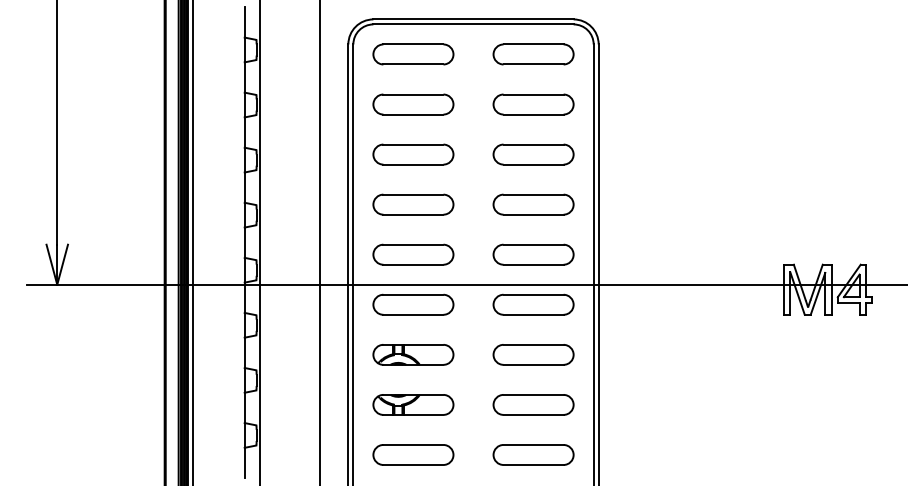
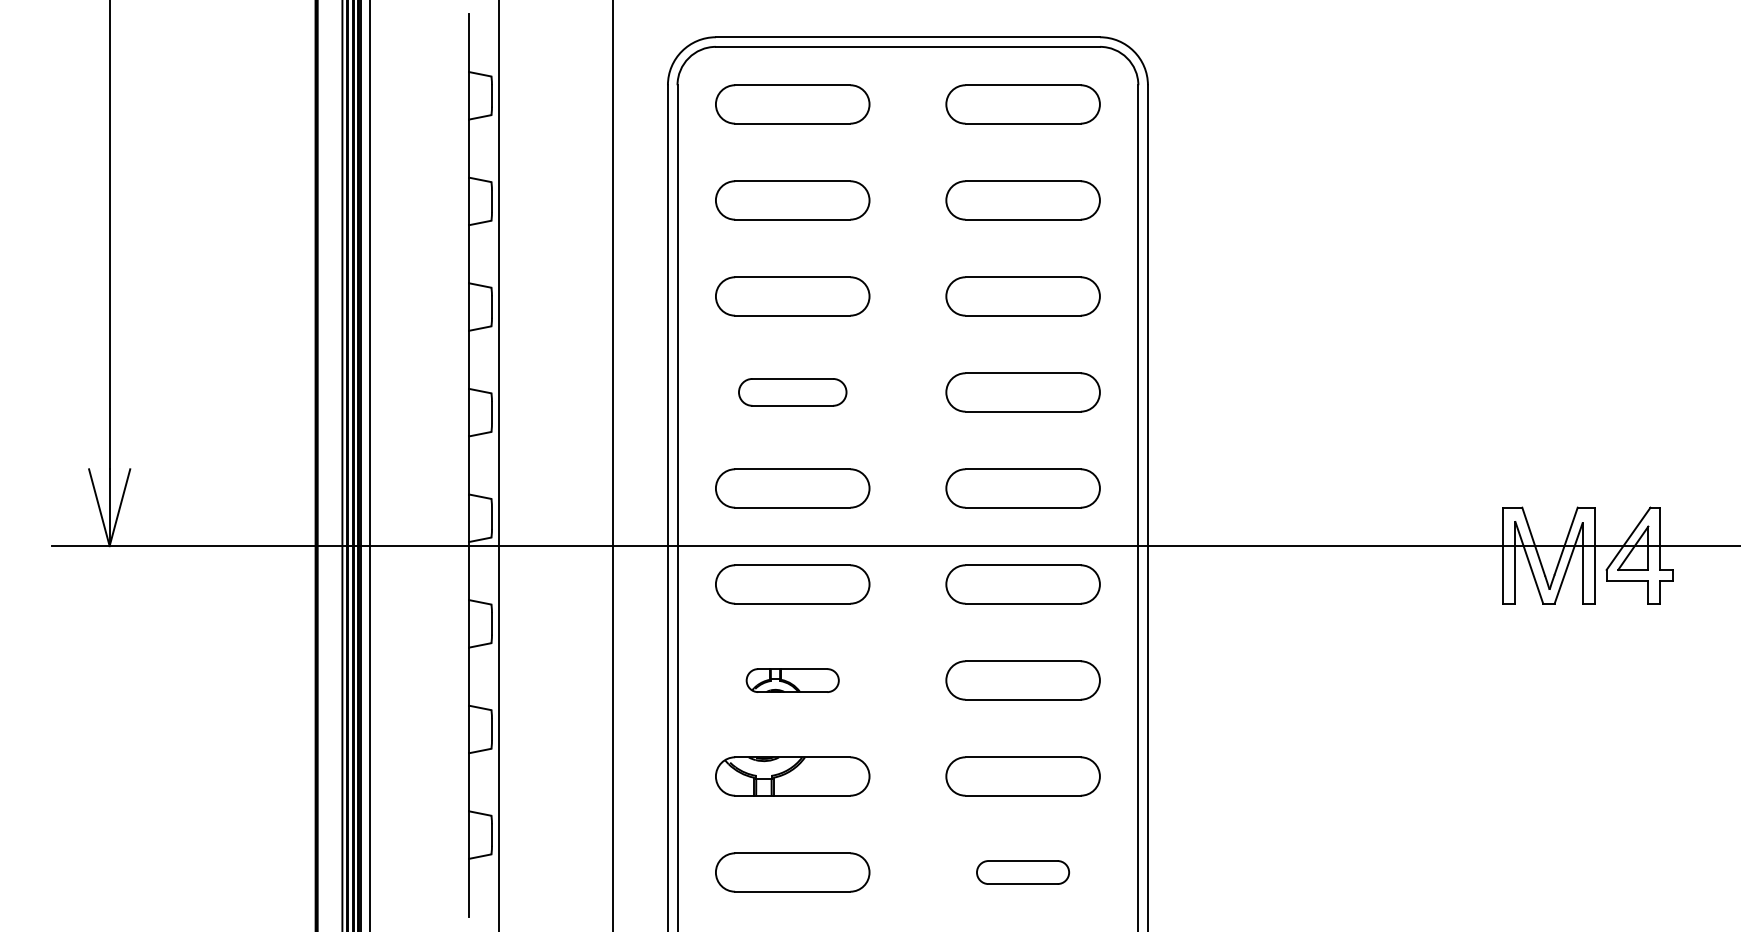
part: (413, 204) -> (792, 392), size x0.7
part: (413, 354) -> (792, 679), size x0.6
part: (533, 454) -> (1022, 871), size x0.6

